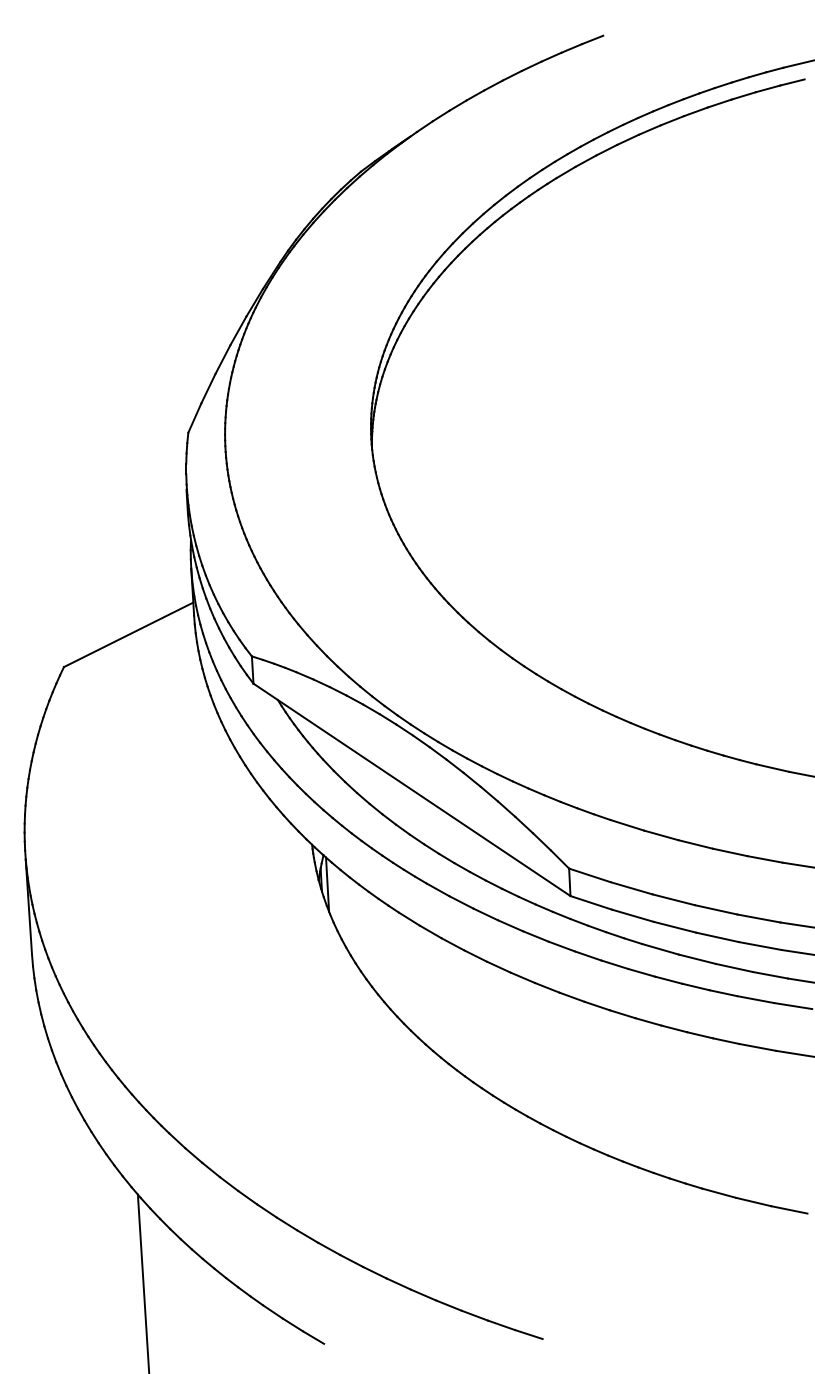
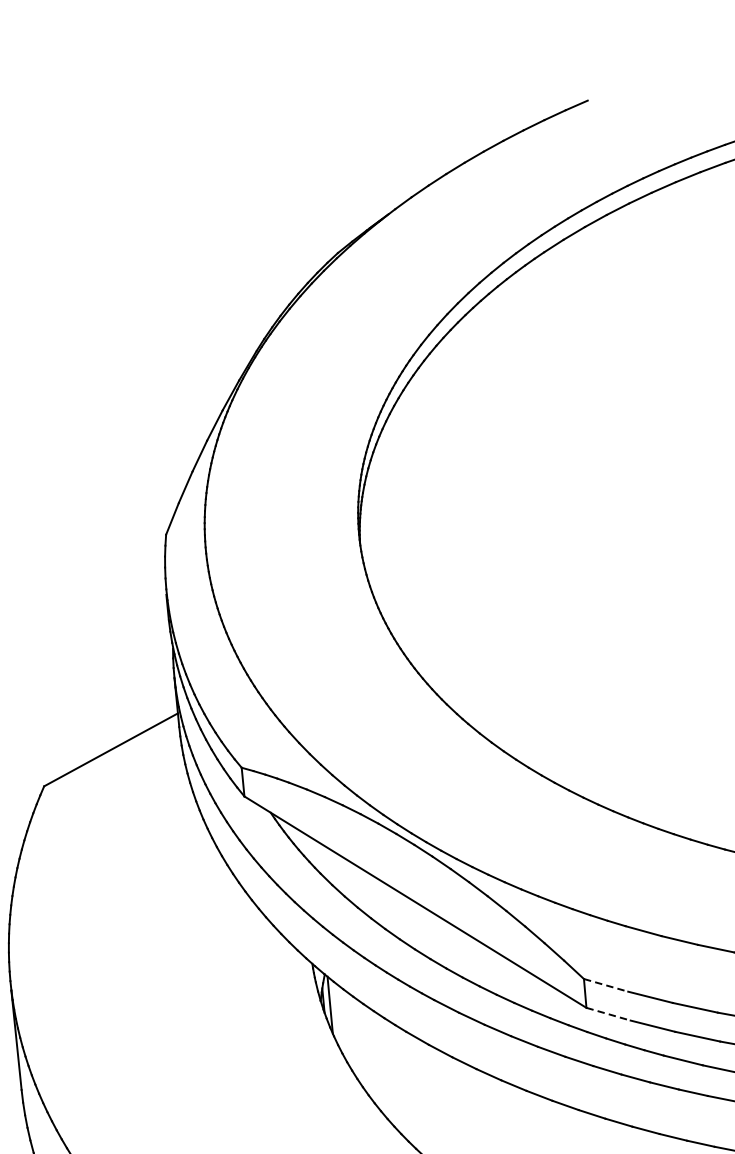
line: (589, 875) -> (605, 985), solid -> dashed
line: (591, 902) -> (608, 1013), solid -> dashed

